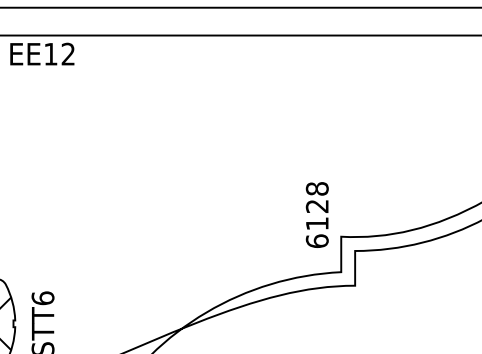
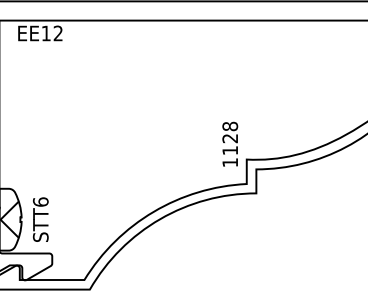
text: (317, 240) -> (230, 162), 6128 -> 1128

